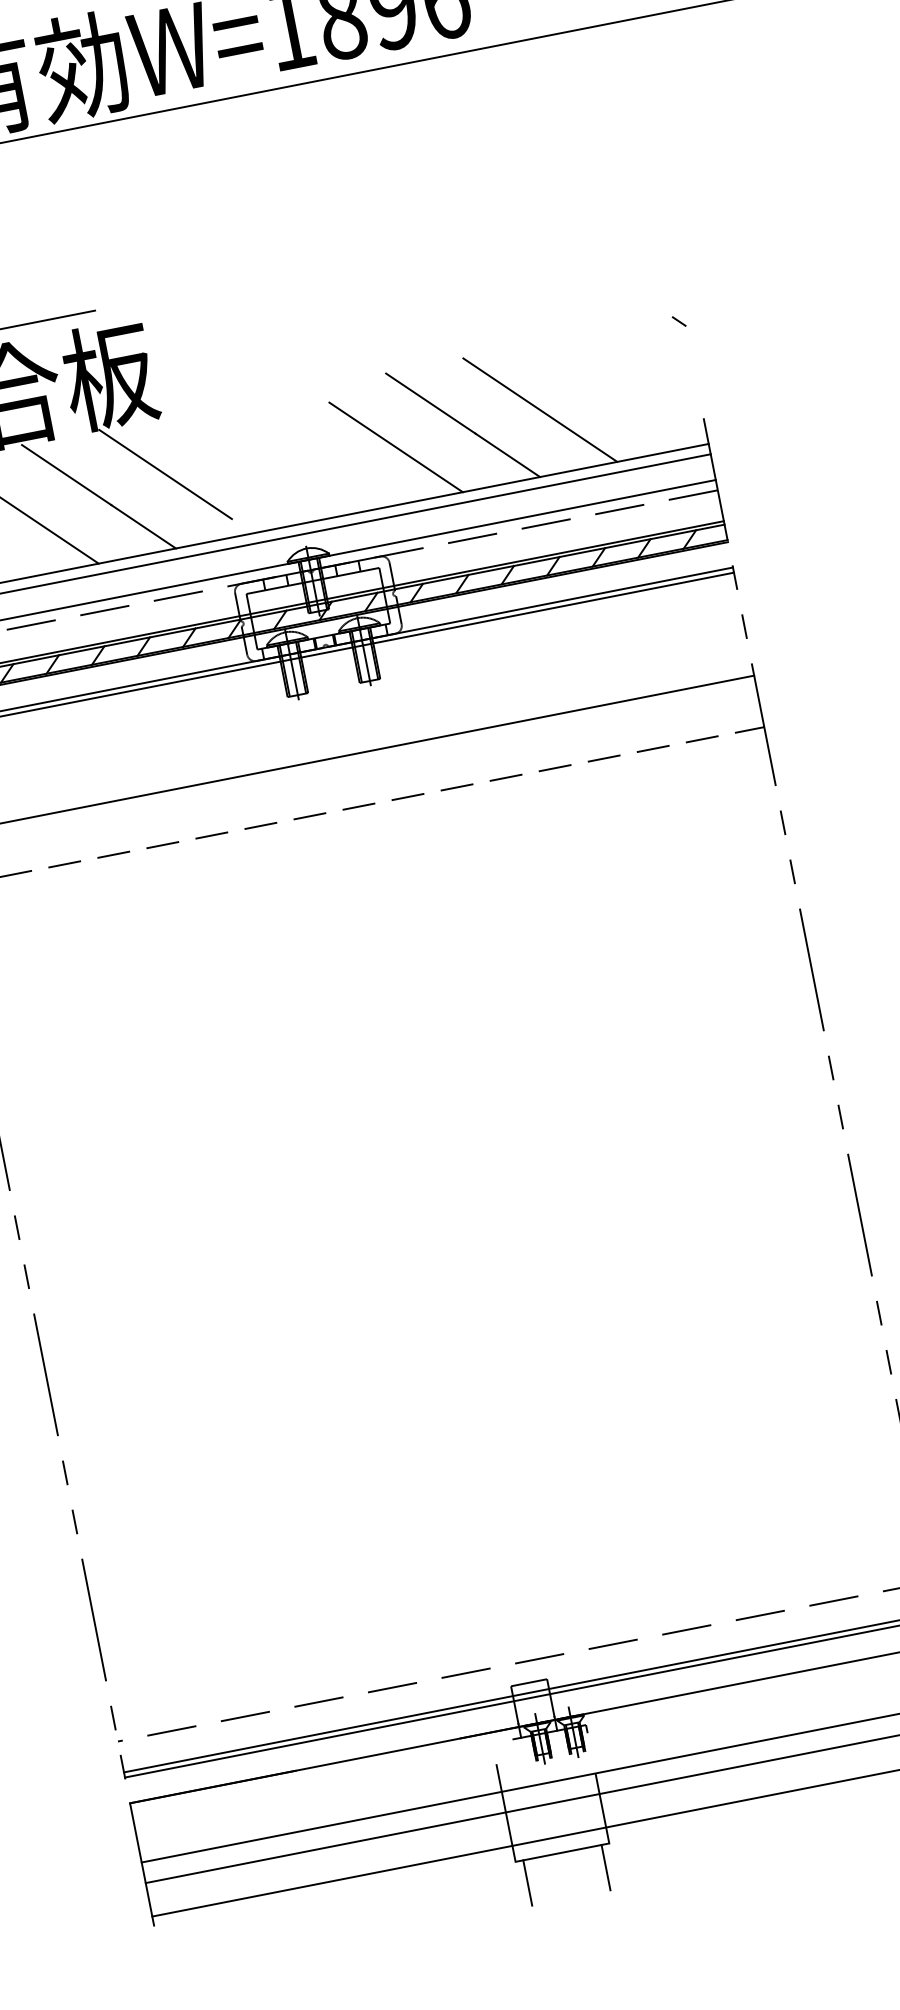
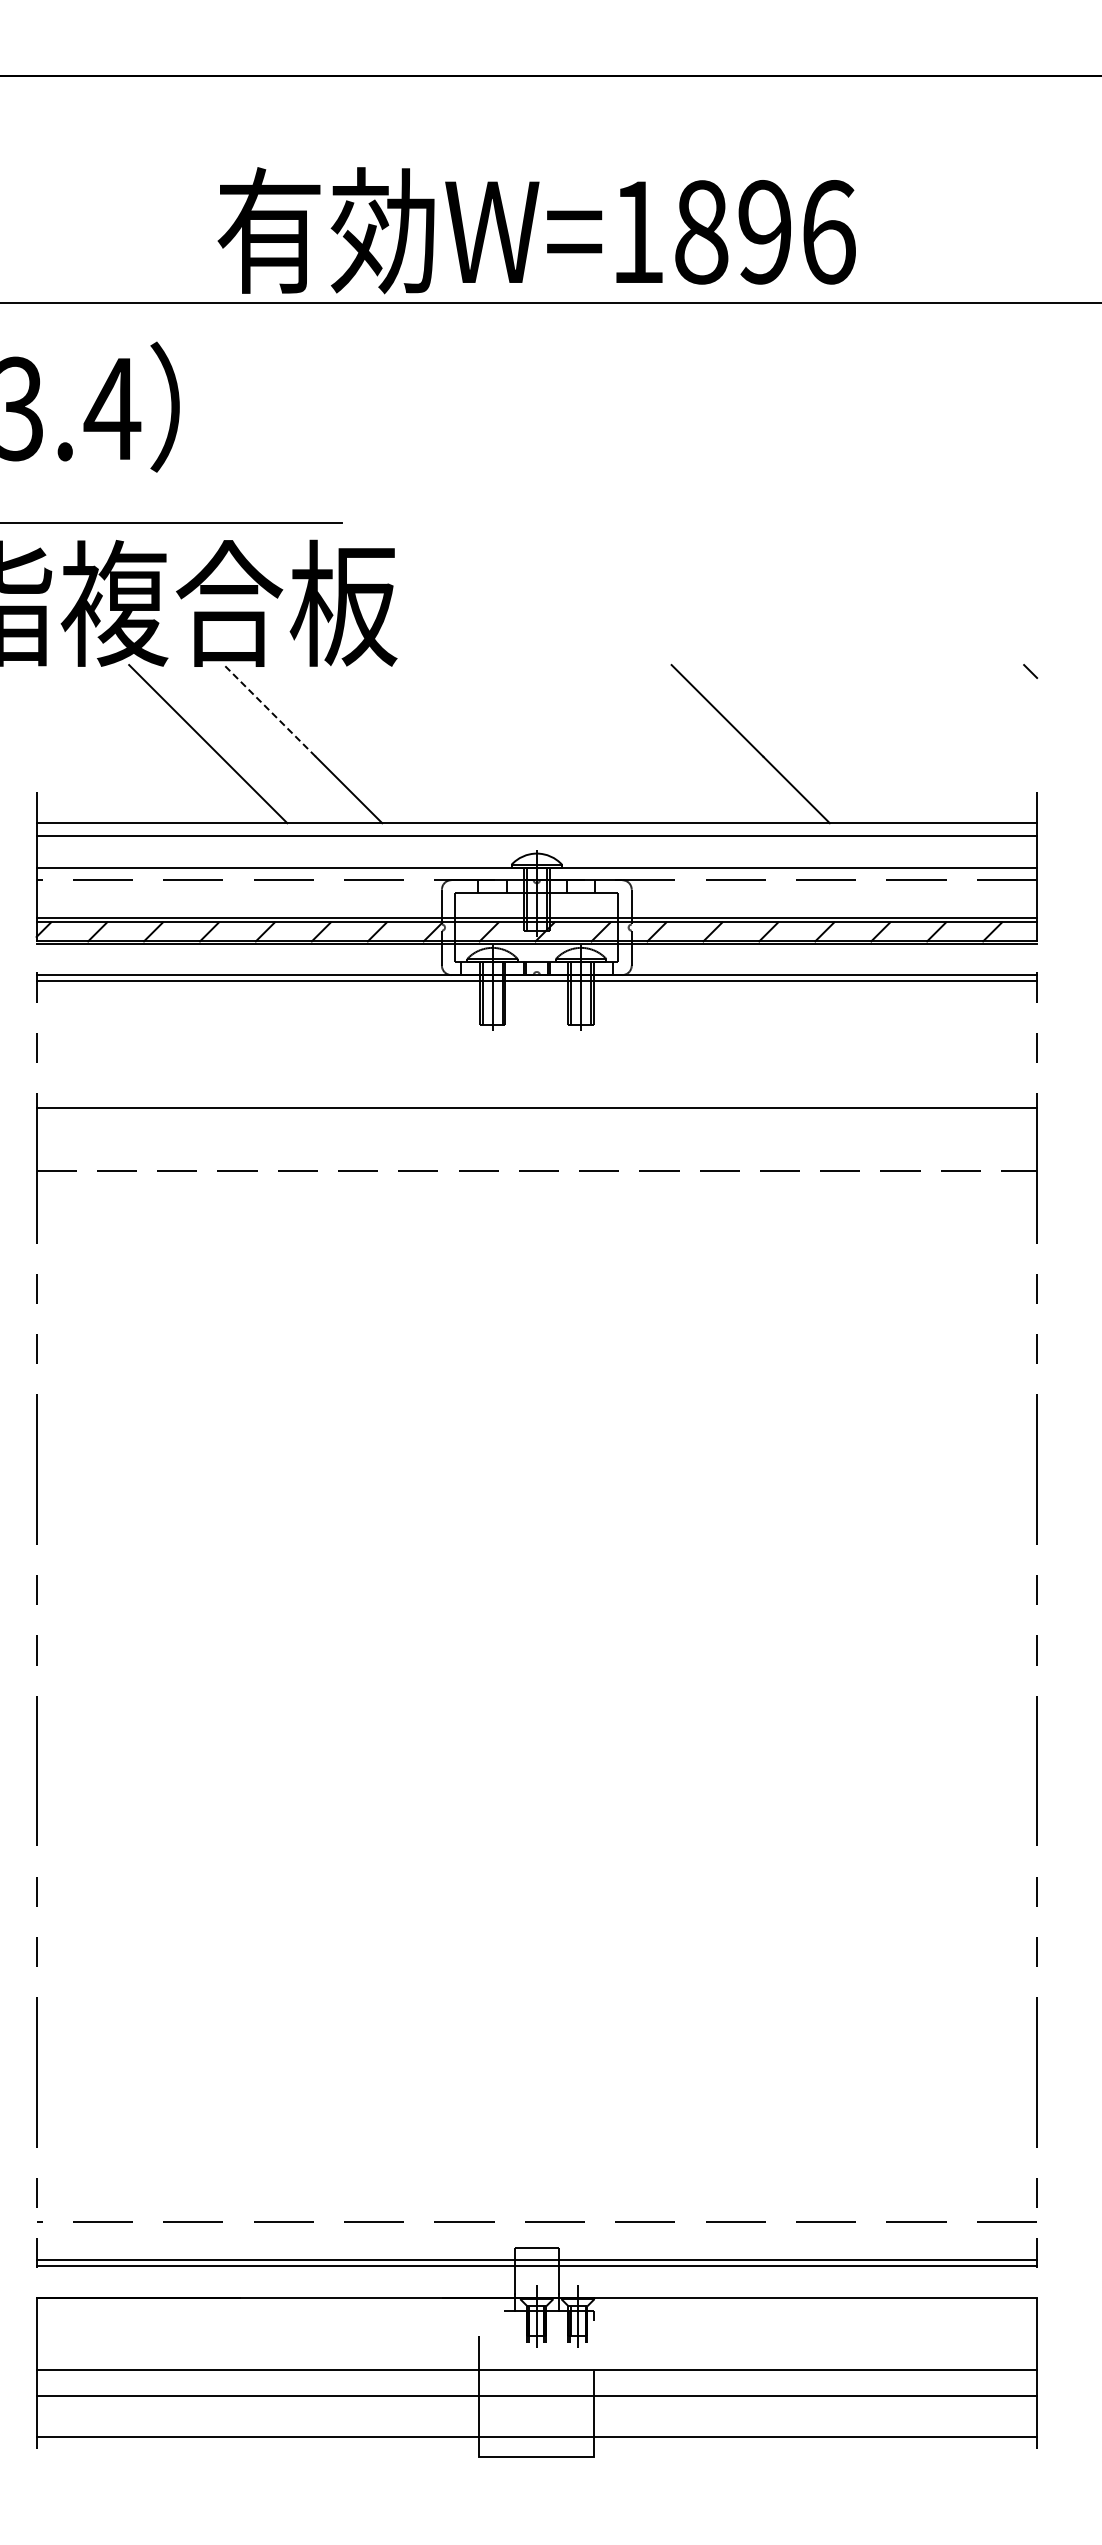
line: (540, 410) -> (845, 744), removed
line: (395, 447) -> (665, 754), removed
line: (66, 474) -> (269, 710), solid -> dashed
line: (165, 474) -> (386, 733), removed
line: (605, 1867) -> (584, 2484), removed
line: (527, 1883) -> (488, 2484), removed

